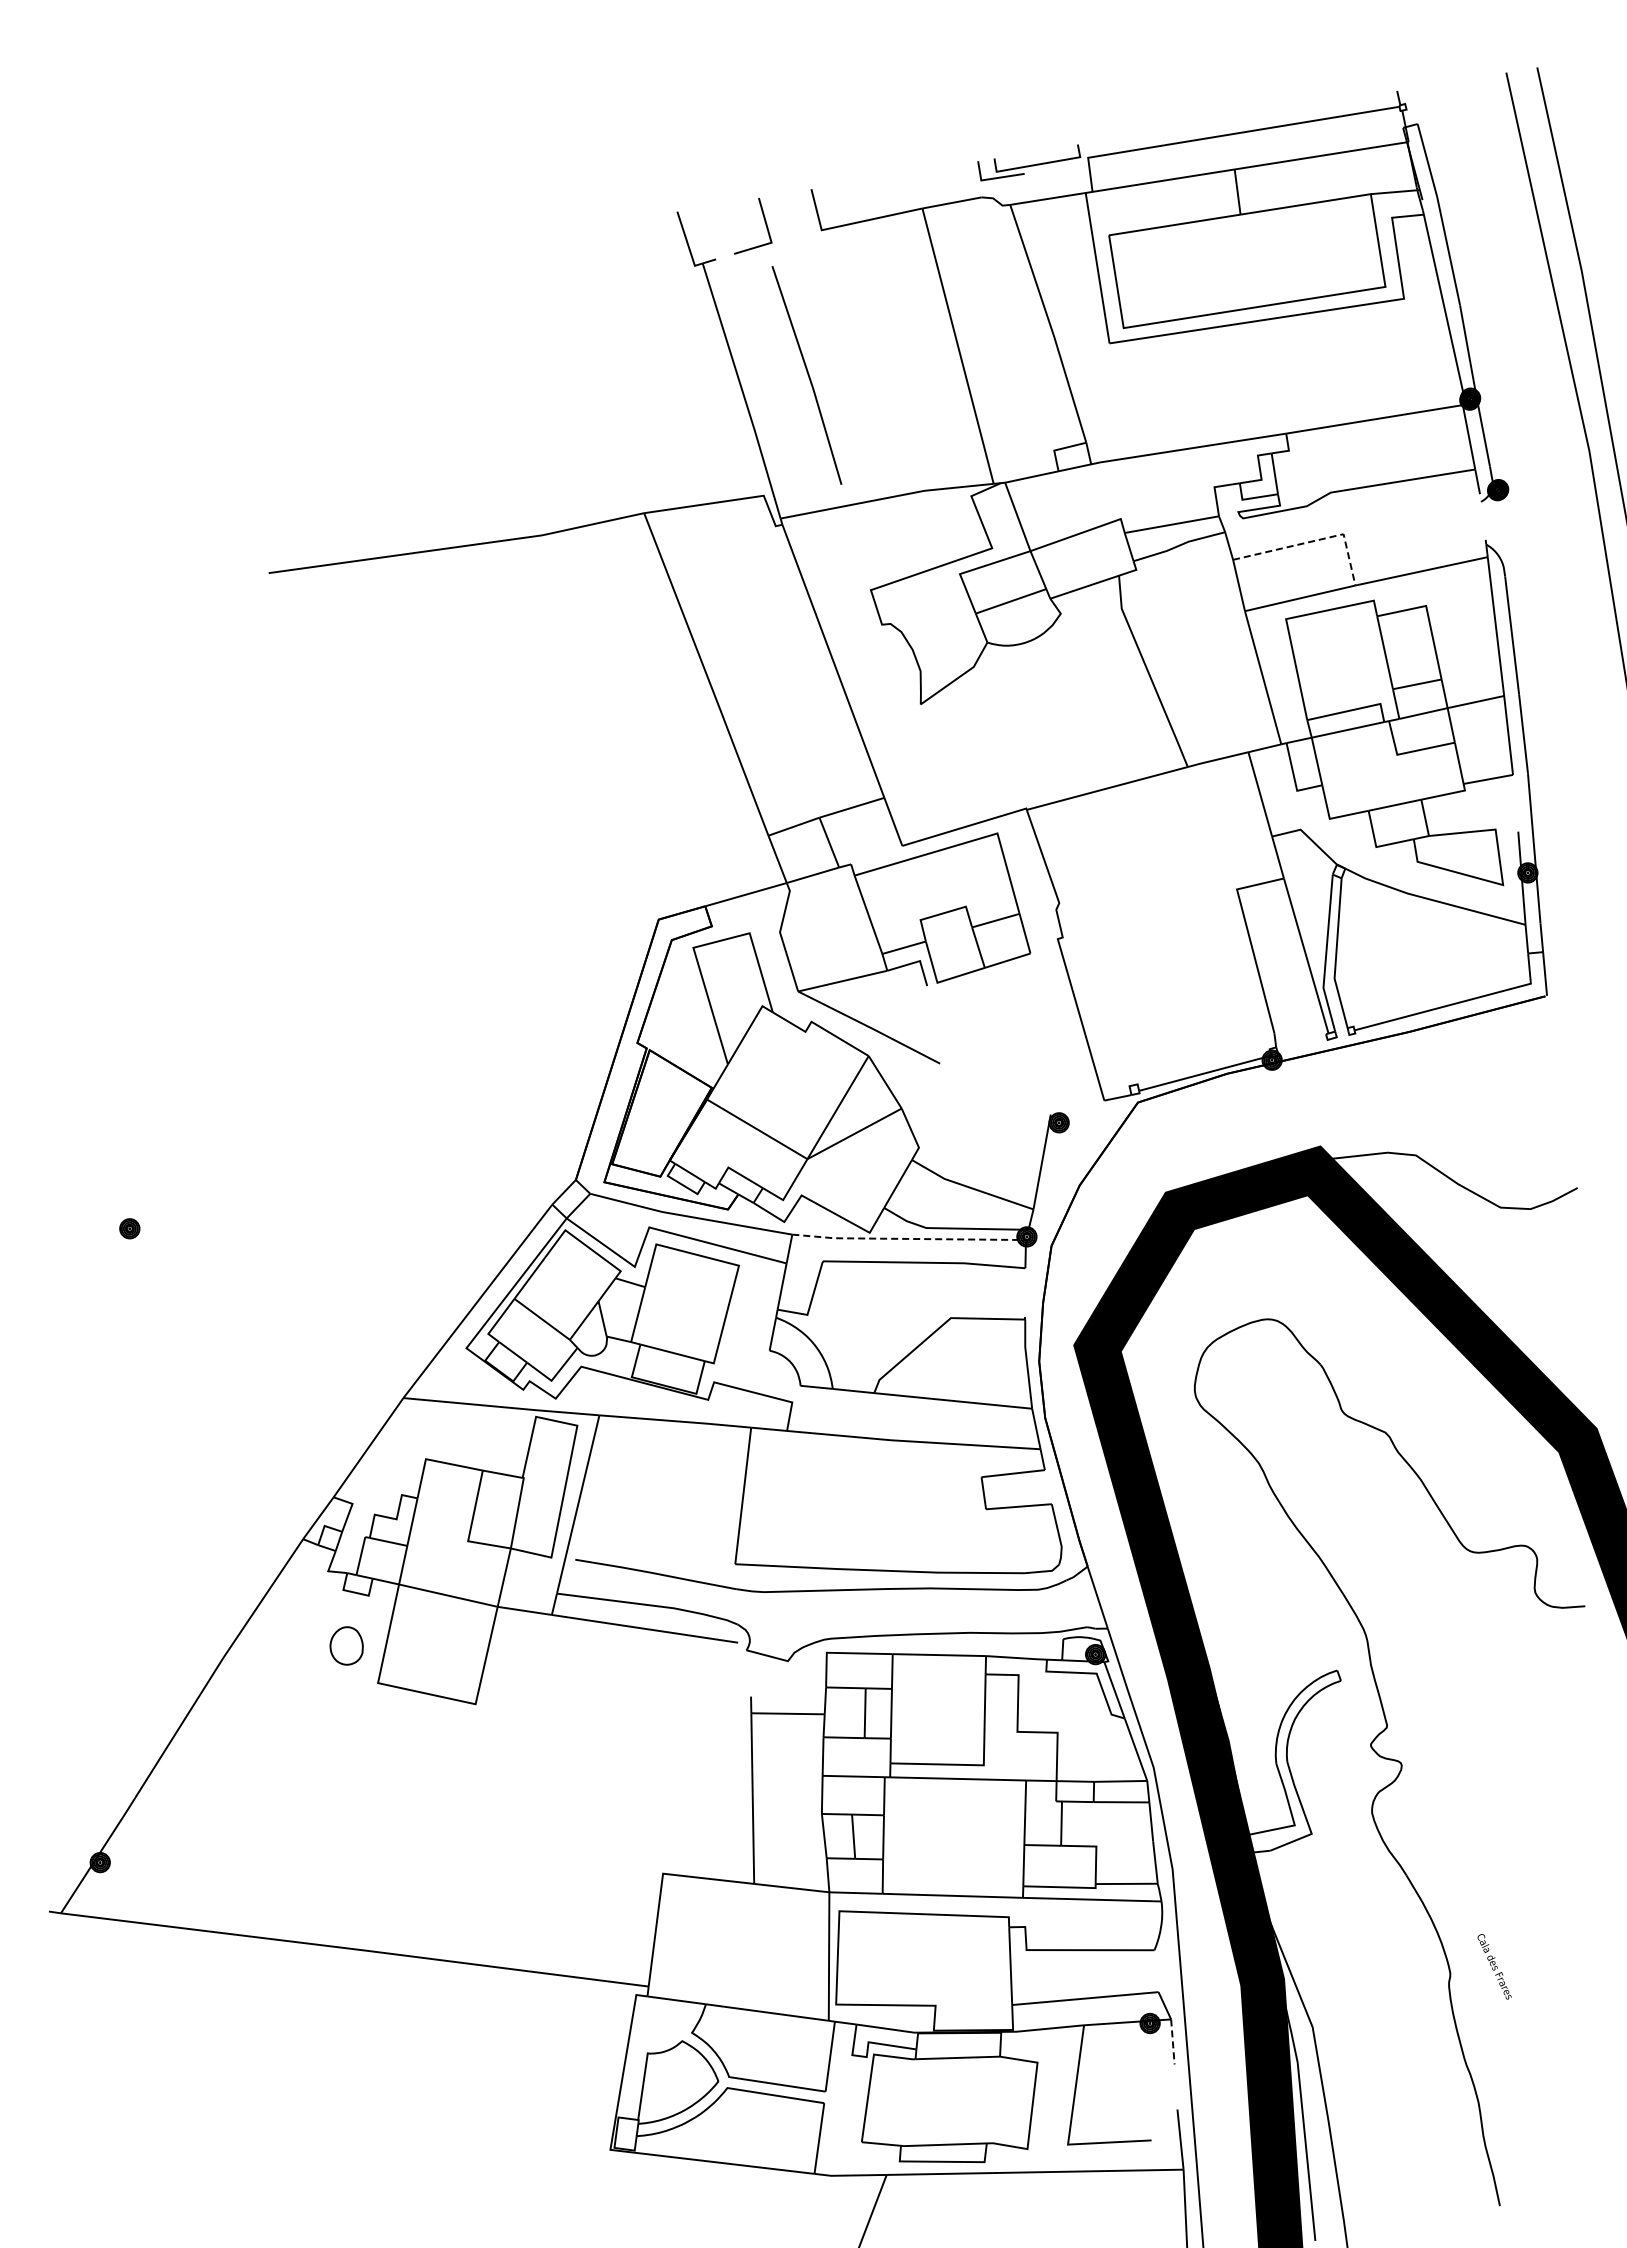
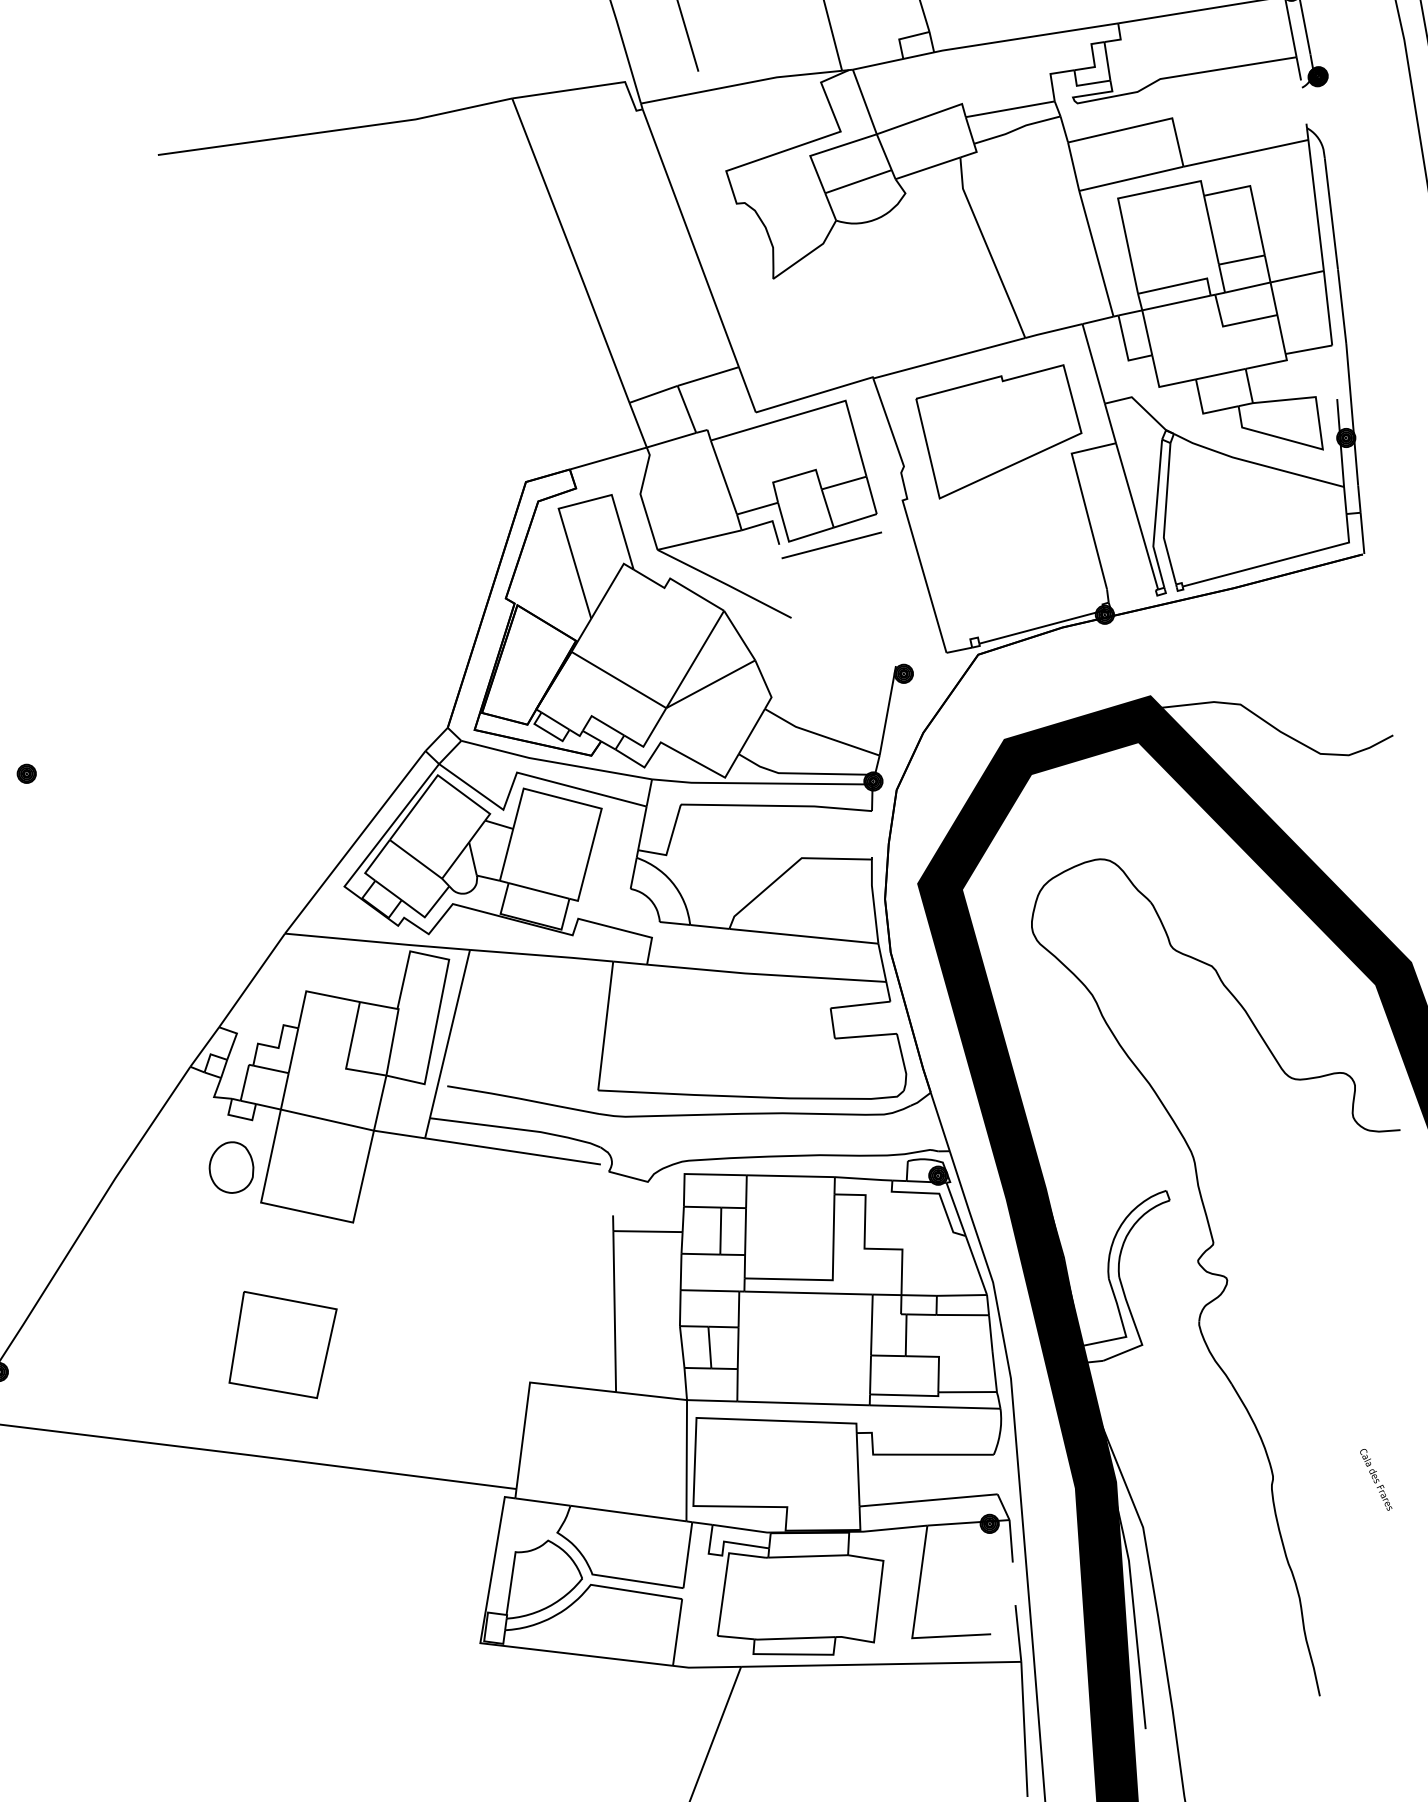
line: (1314, 540) -> (1144, 124), dashed -> solid
part: (1159, 866) -> (998, 431), added
line: (982, 986) -> (831, 545), added
line: (909, 1238) -> (762, 783), dashed -> solid
part: (346, 1645) -> (231, 1167), size x1.43
part: (401, 1833) -> (283, 1344), added
text: (1494, 1966) -> (1376, 1479), moved
line: (1172, 2041) -> (1010, 1540), dashed -> solid

